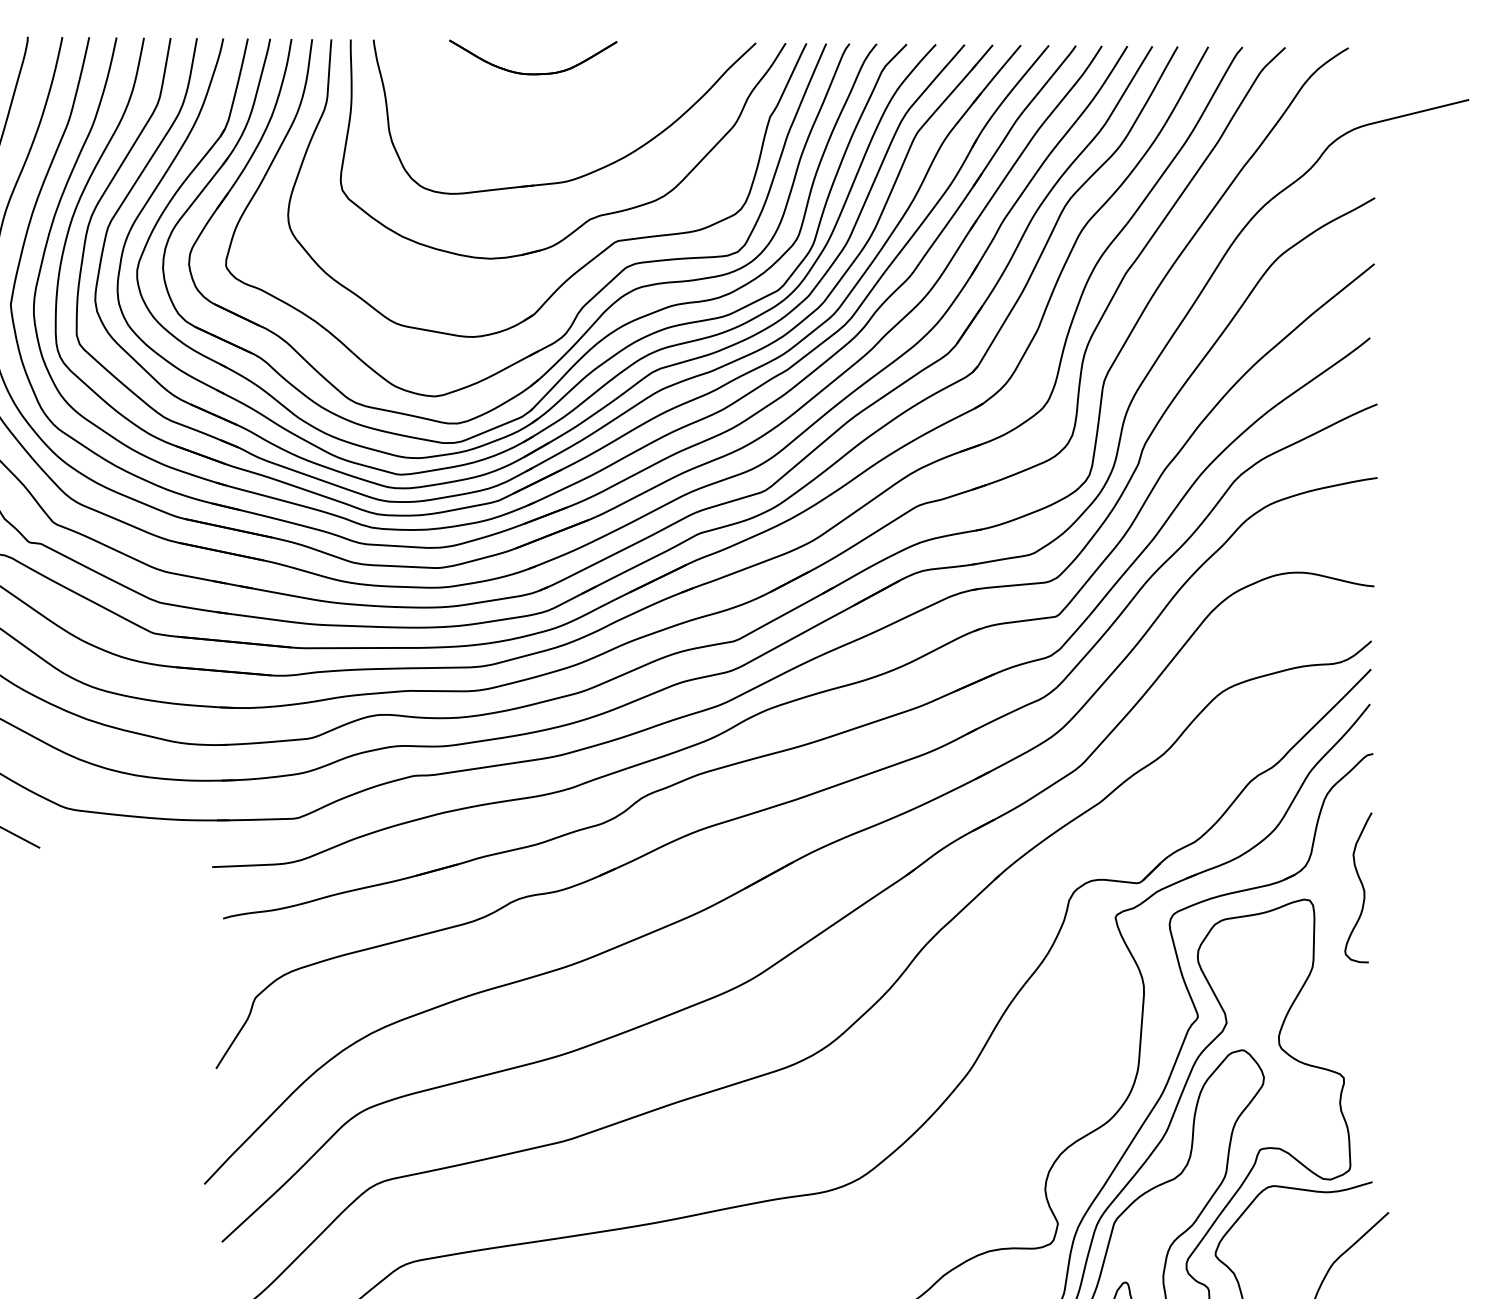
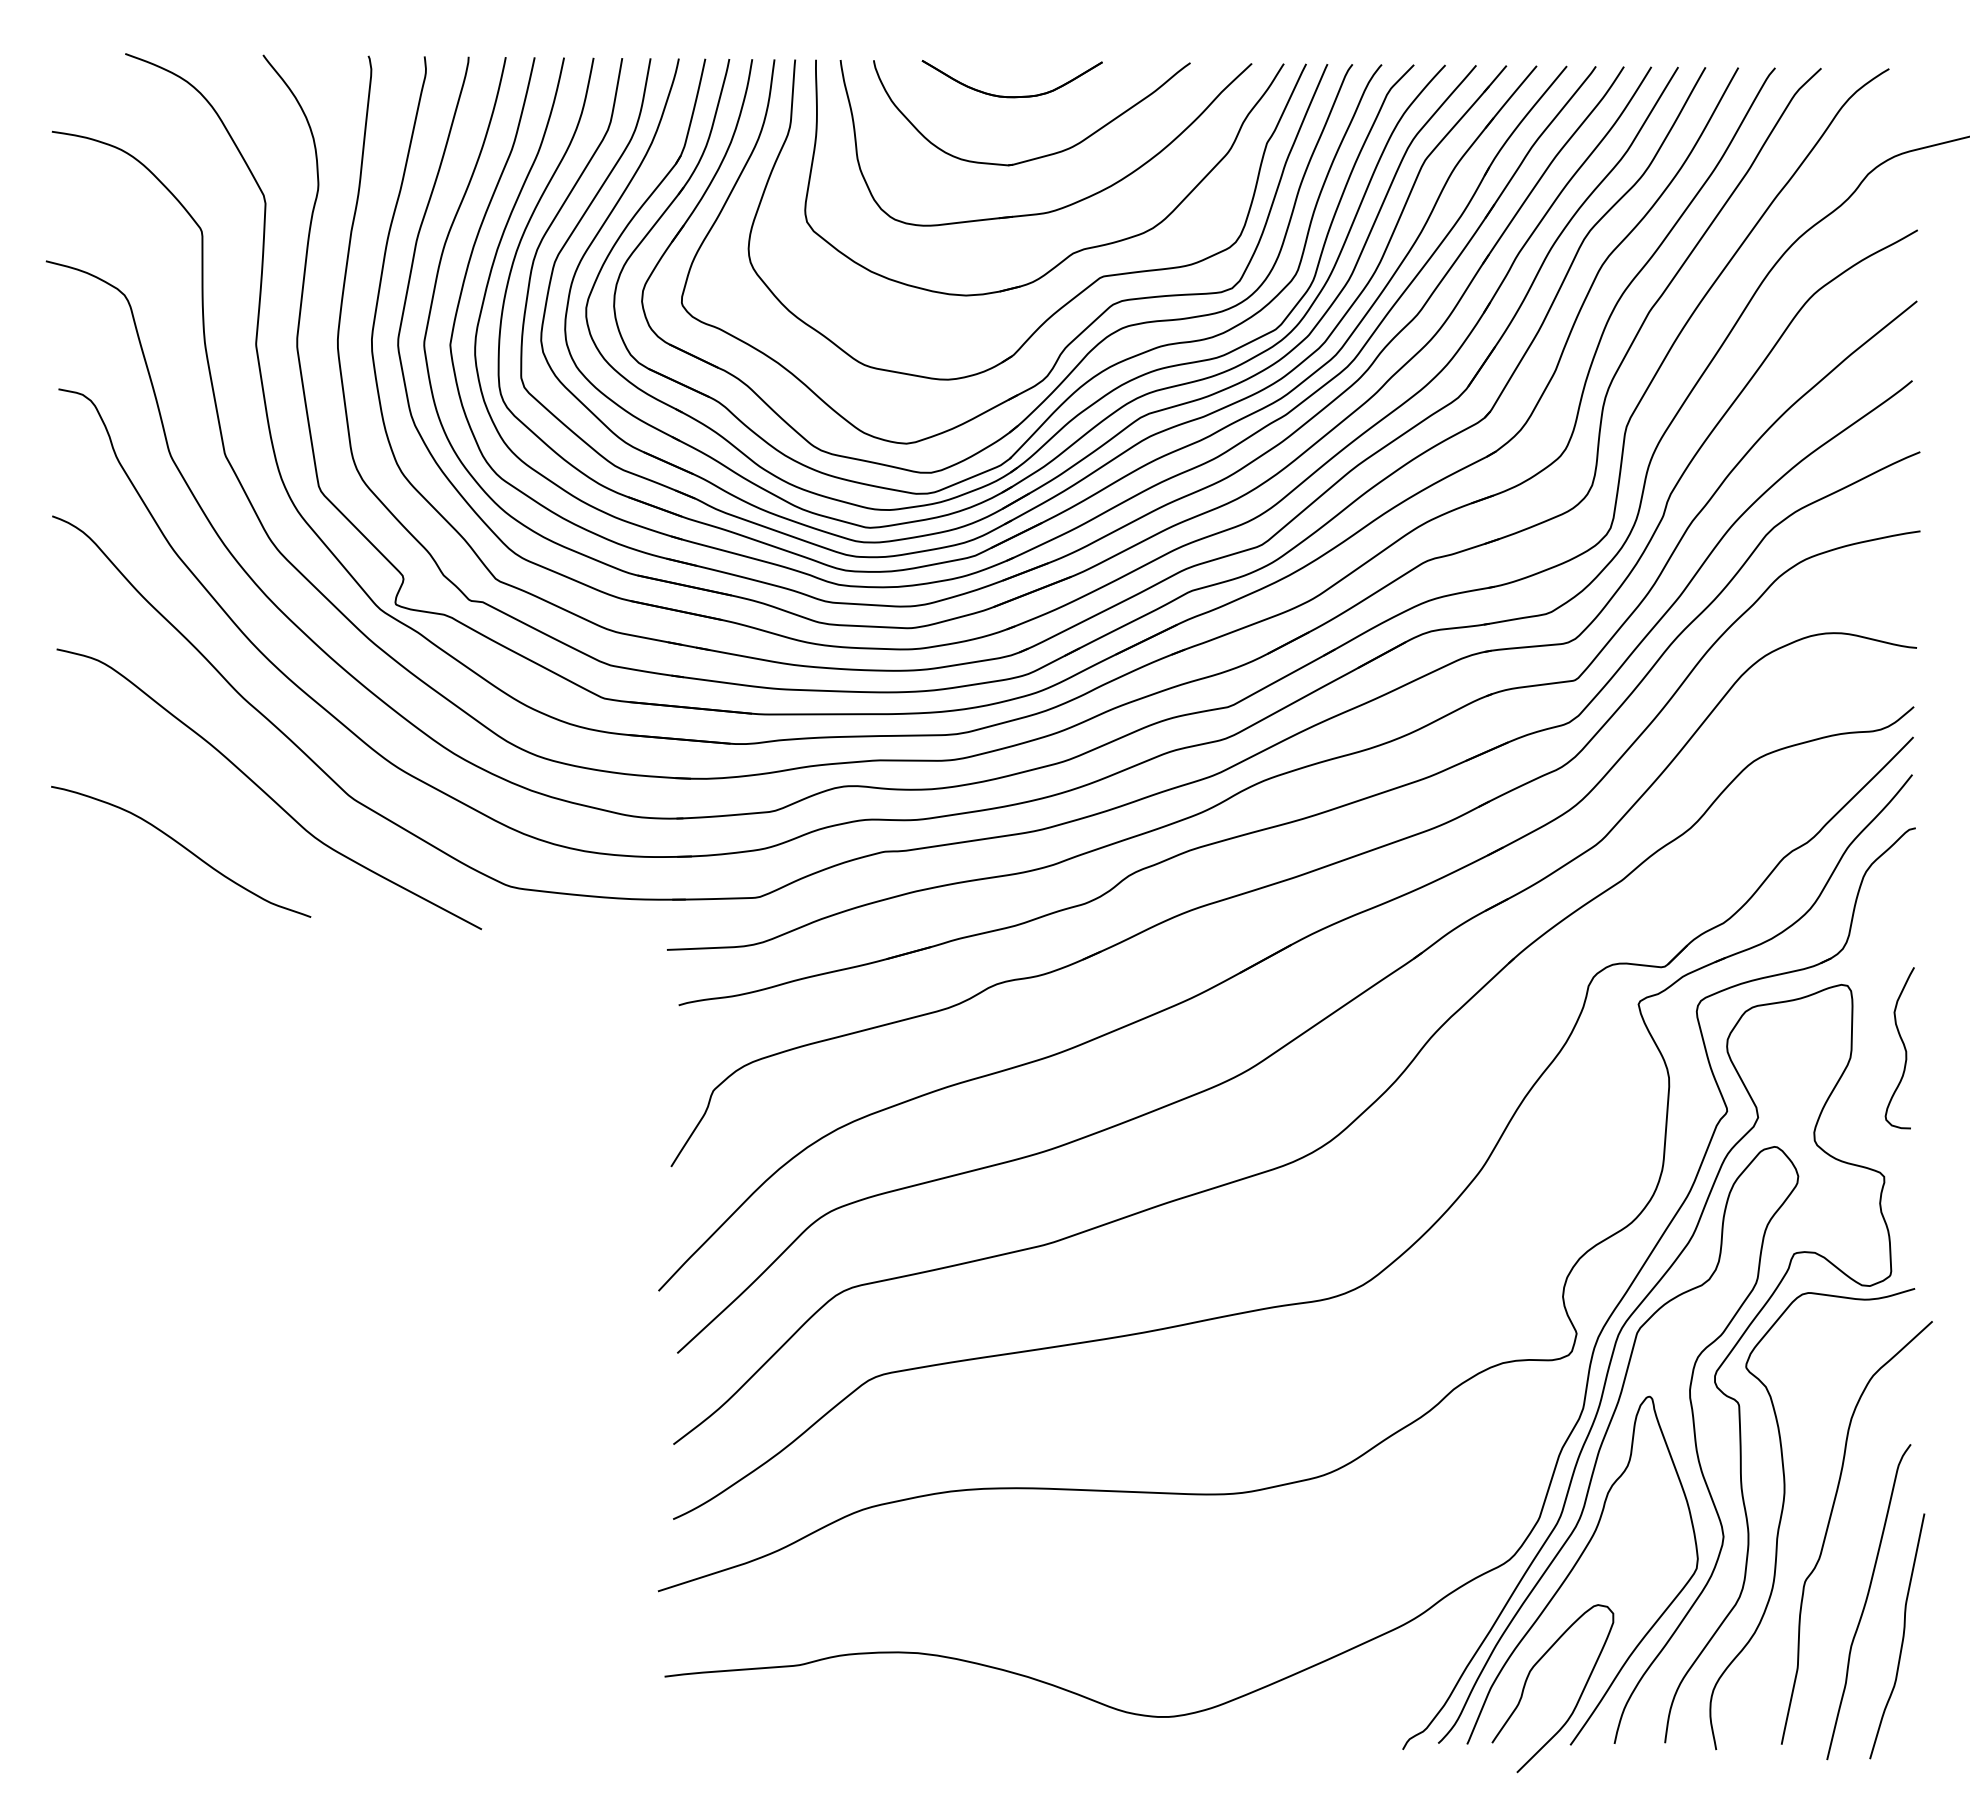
part: (565, 127) -> (1046, 154), added
curve: (1361, 886) -> (1903, 1046), moved

